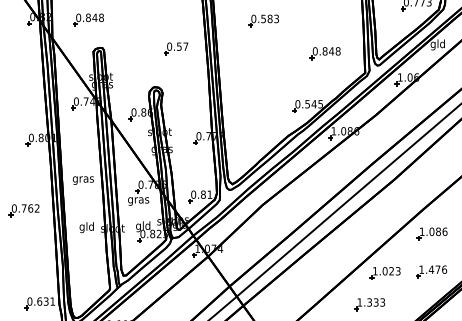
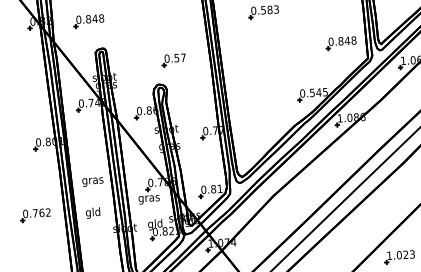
part: (176, 48) -> (174, 60), moved
part: (324, 53) -> (340, 43), moved
text: (86, 227) -> (92, 213), moved

